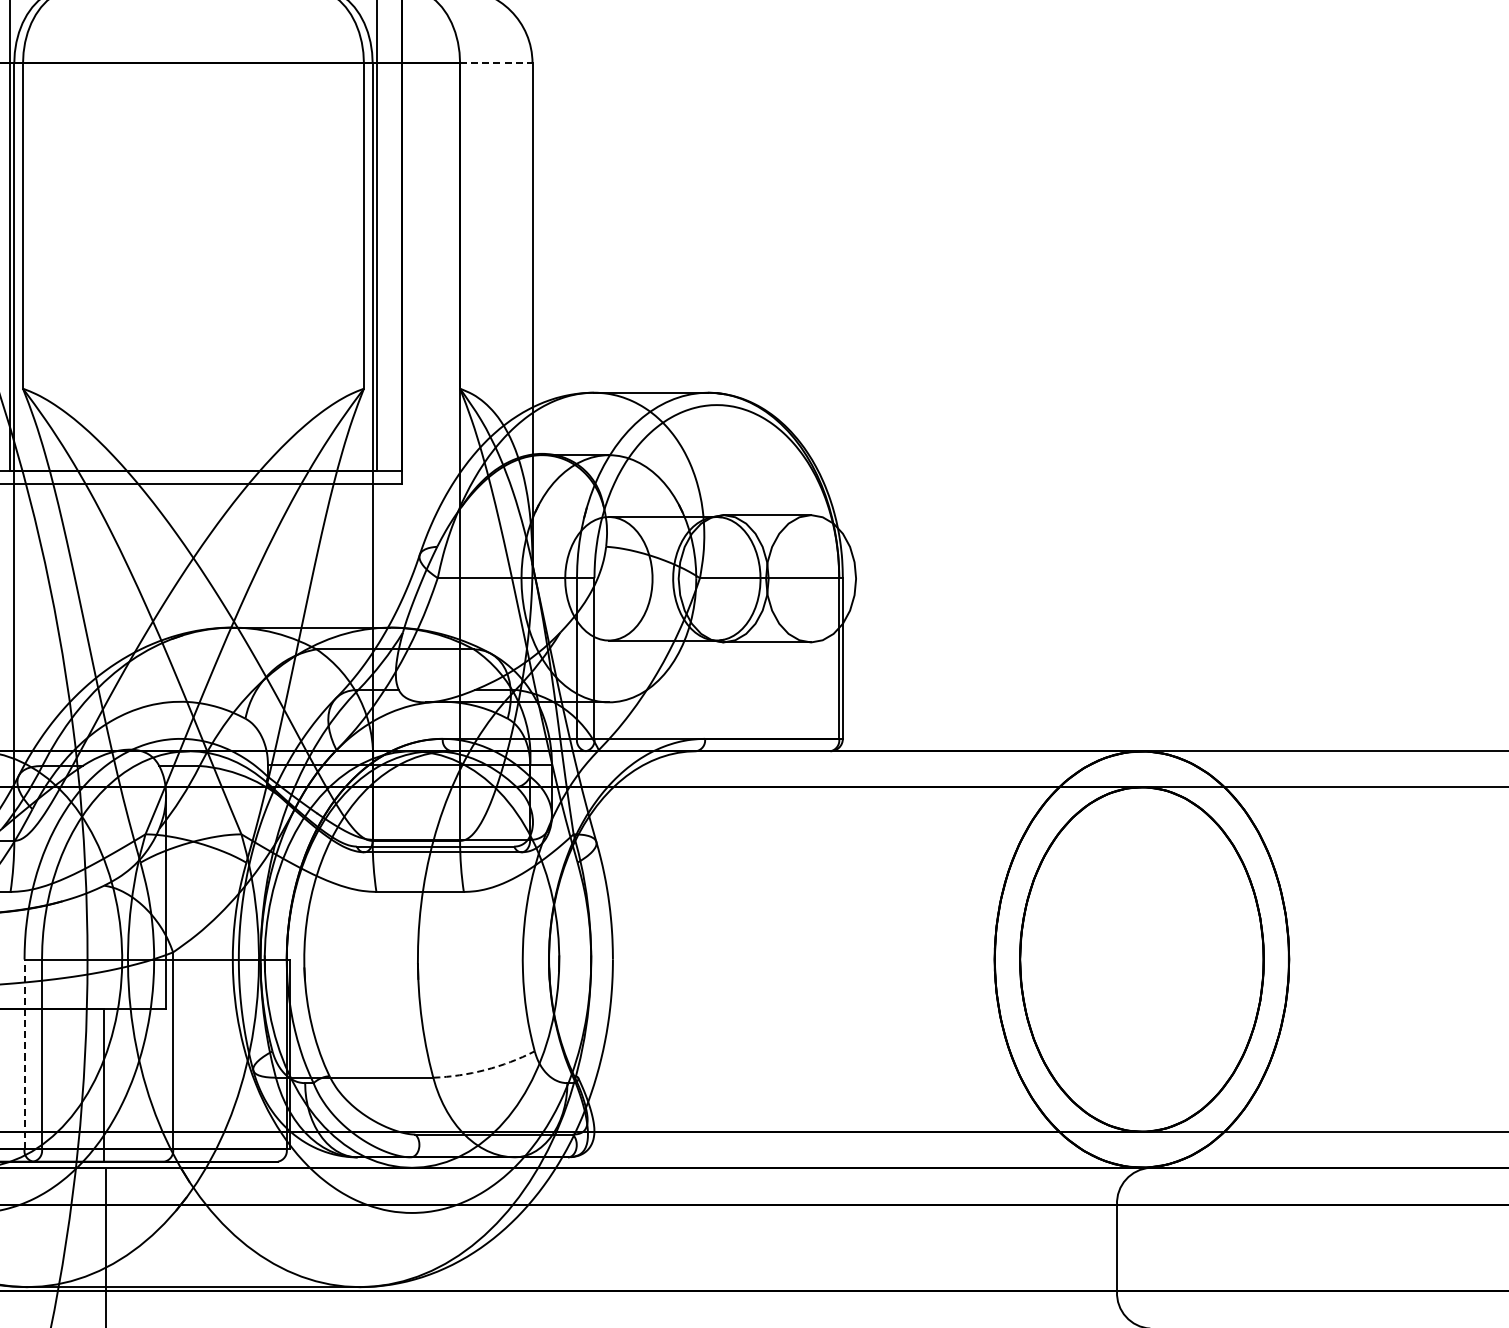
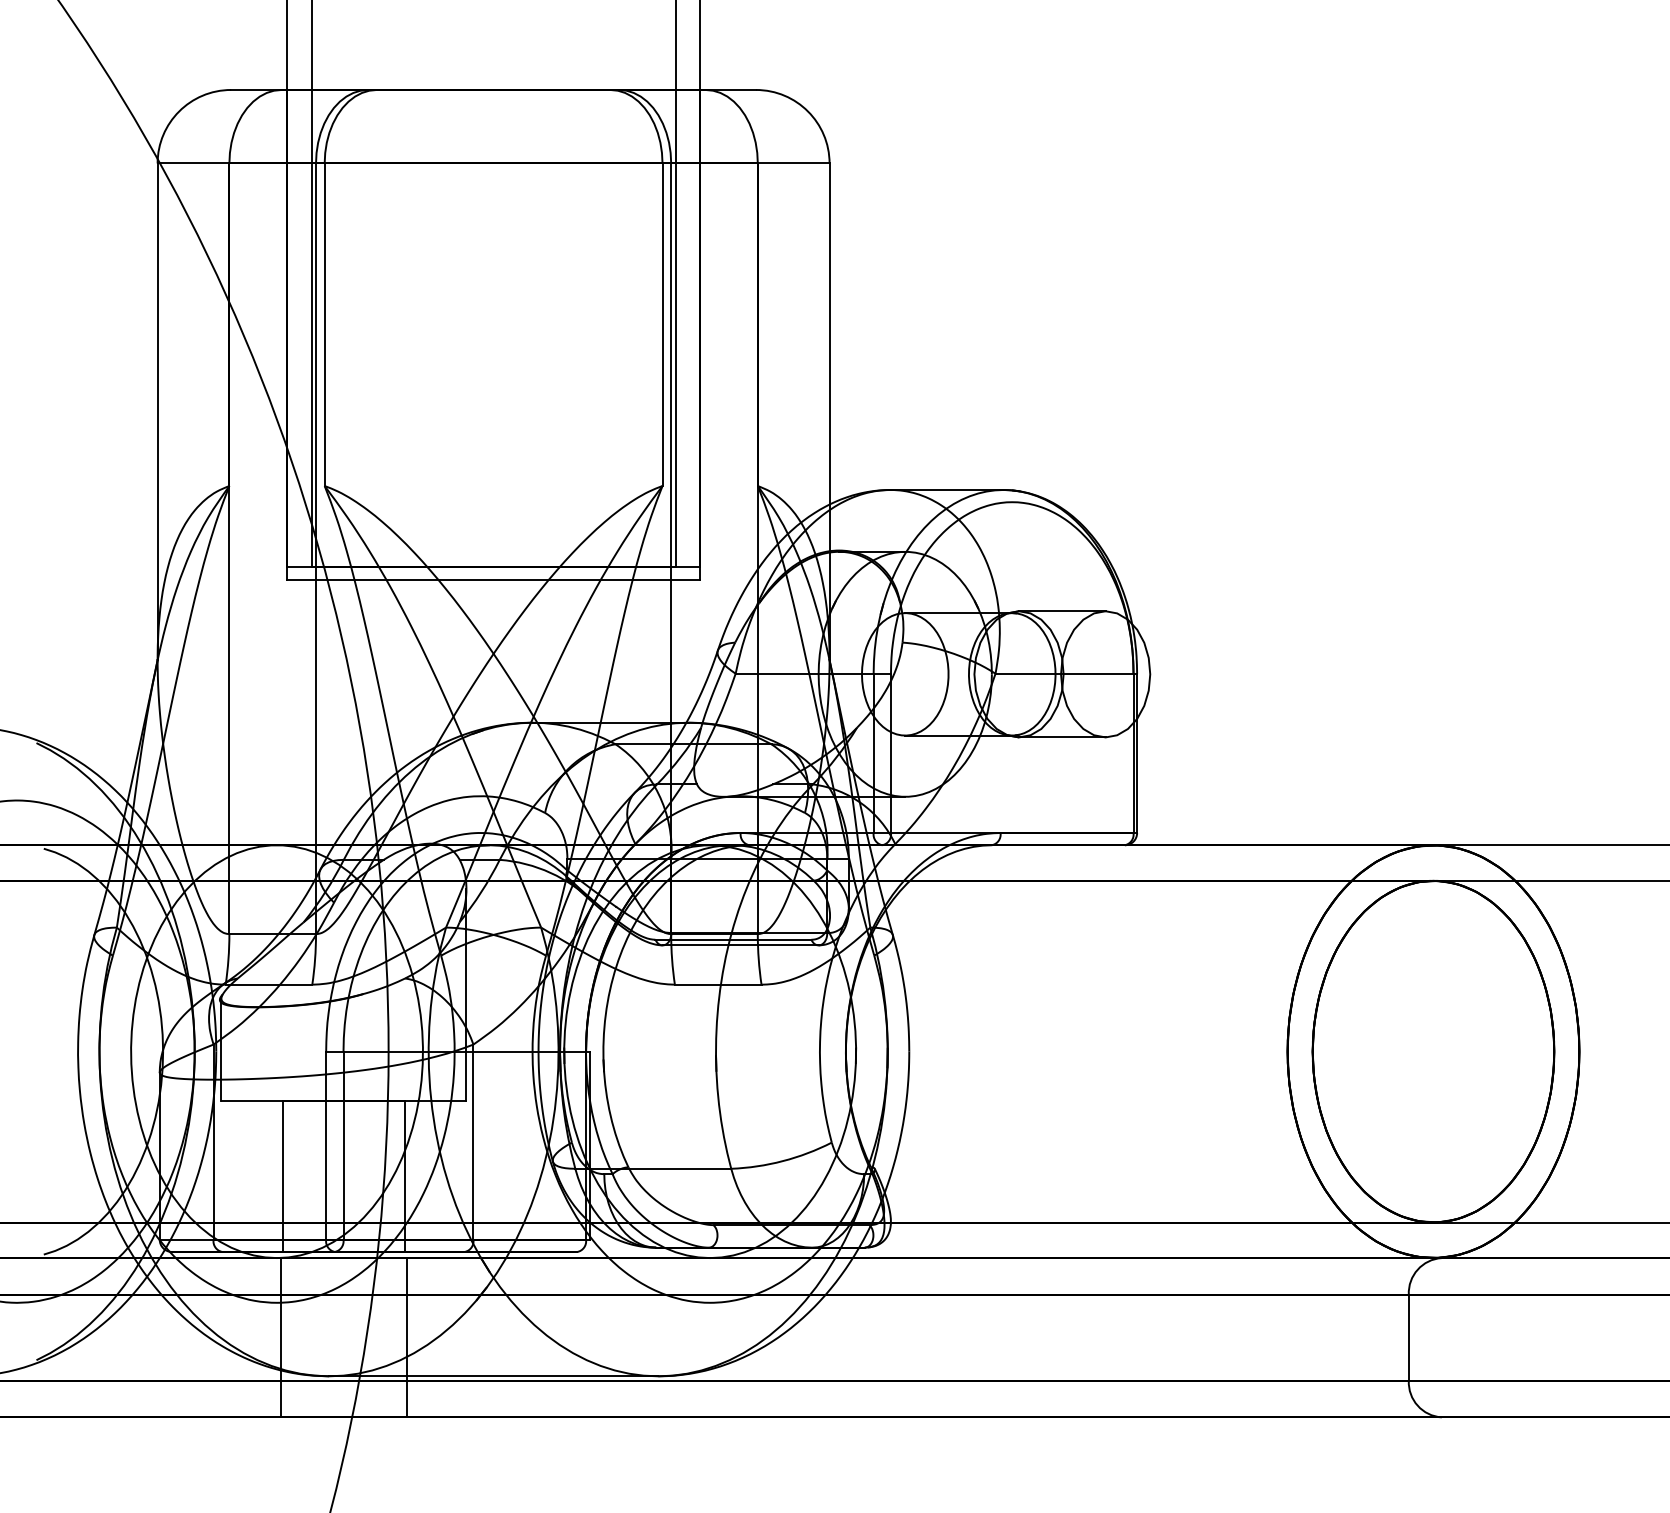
line: (496, 63) -> (793, 163), dashed -> solid
line: (24, 1054) -> (326, 1145), dashed -> solid
arc: (485, 1070) -> (782, 1161), dashed -> solid

